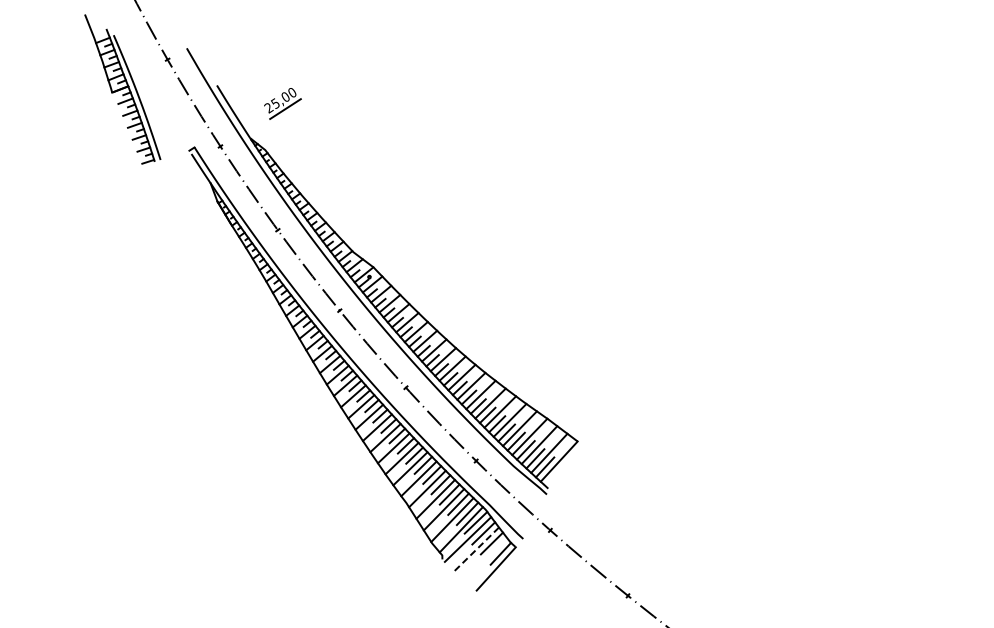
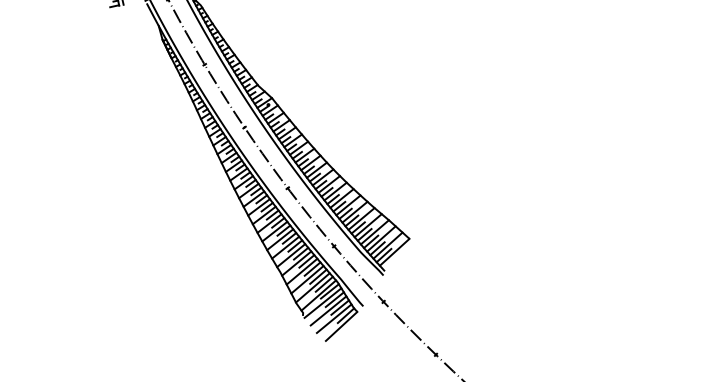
line: (476, 549) -> (328, 310), dashed -> solid
line: (484, 558) -> (333, 318), added

